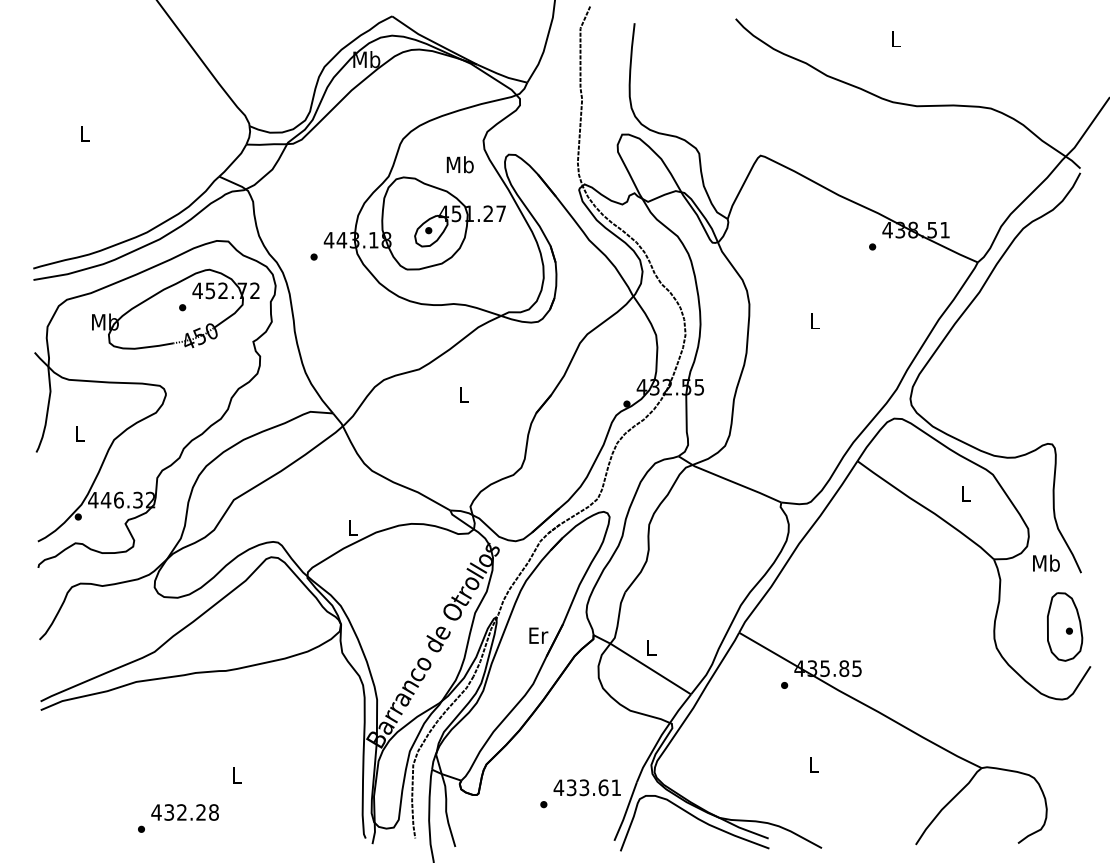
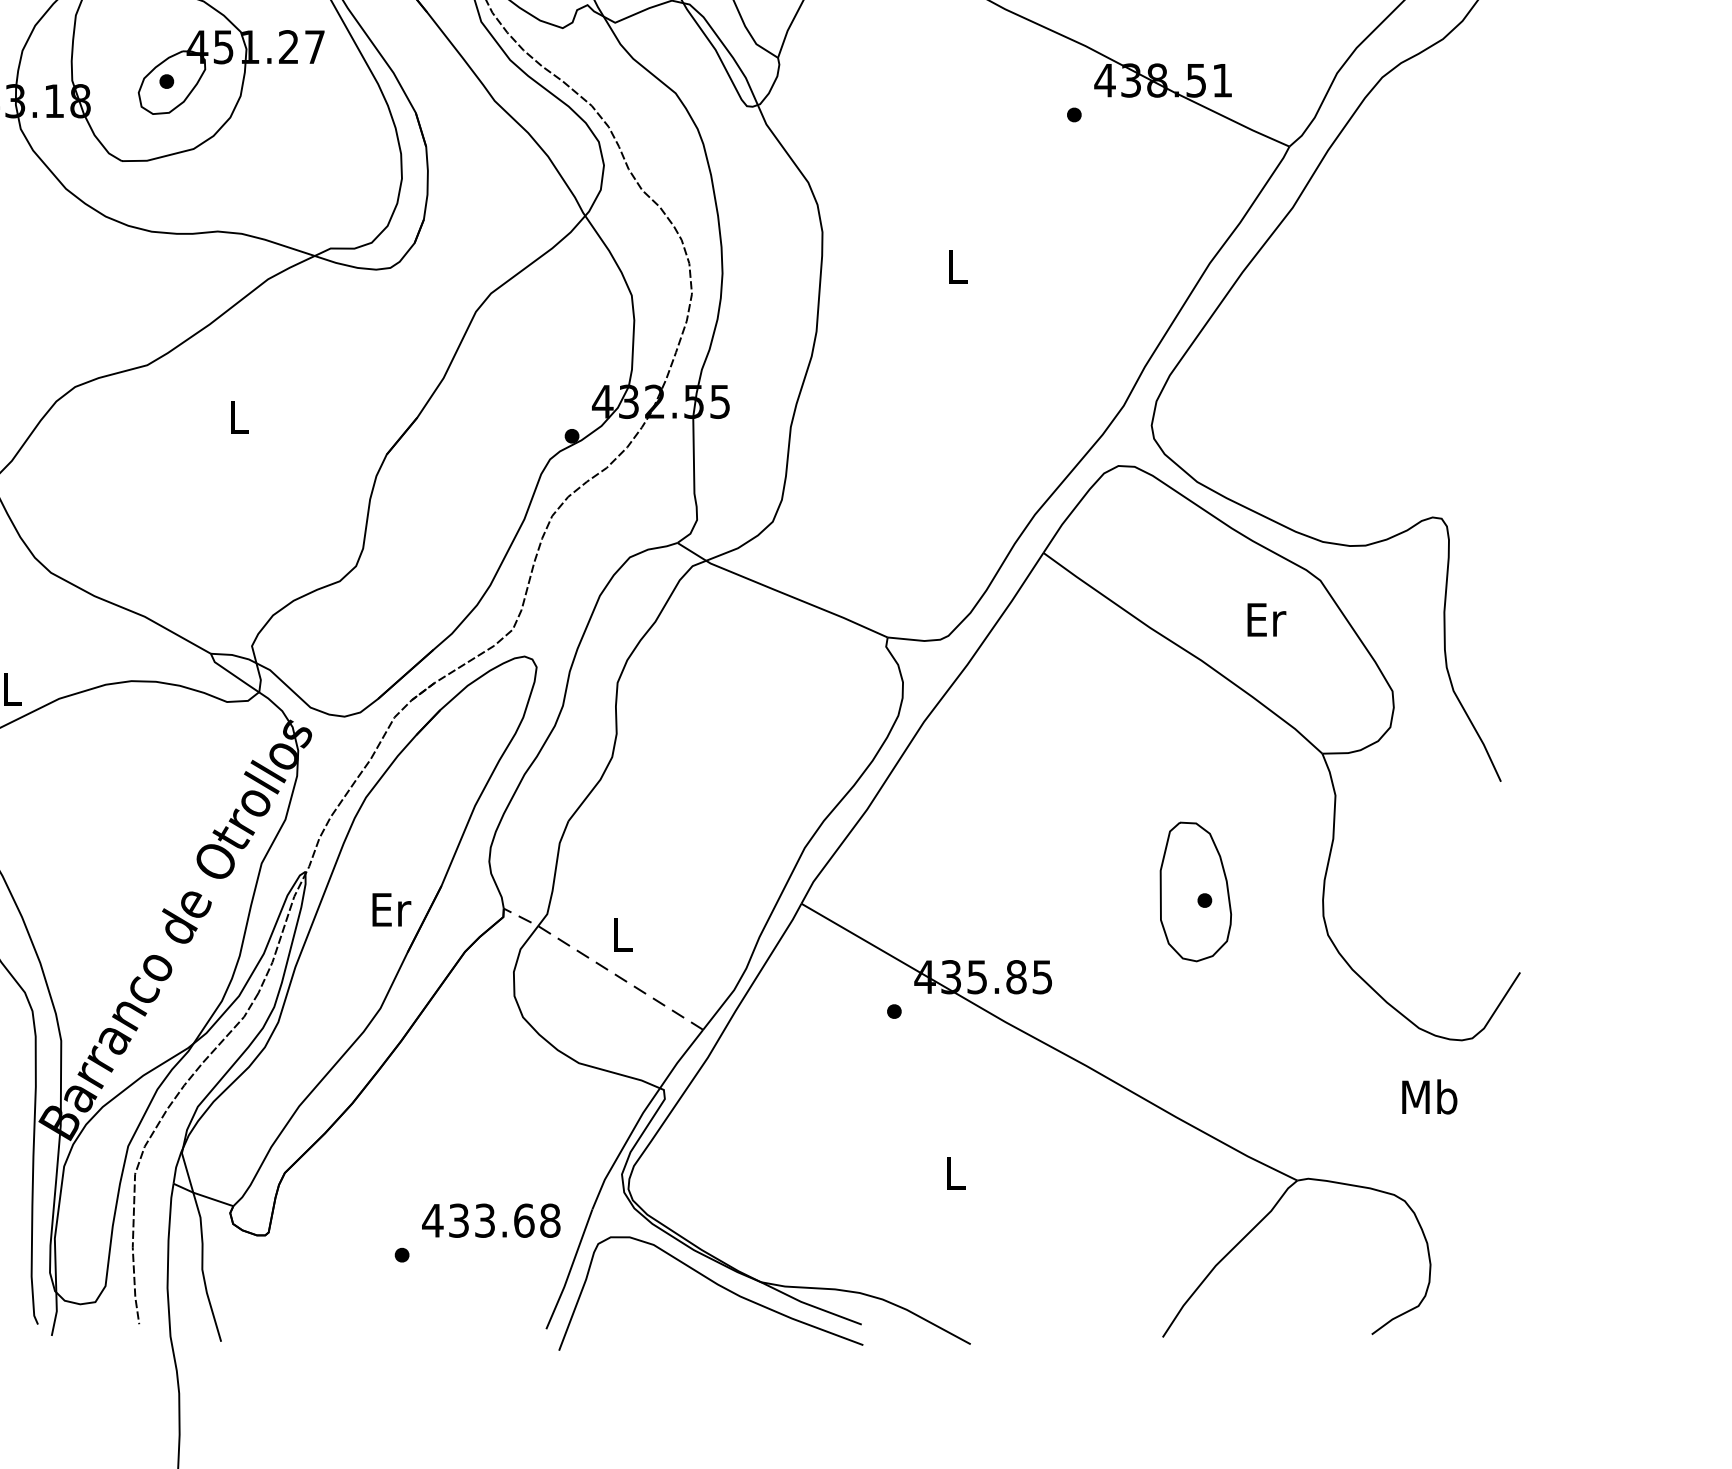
text: (966, 493) -> (1266, 619), L -> Er
text: (1046, 562) -> (1429, 1095), moved
part: (1065, 626) -> (1196, 890), moved
line: (642, 663) -> (603, 966), solid -> dashed
text: (616, 787) -> (550, 1220), 433.61 -> 433.68

